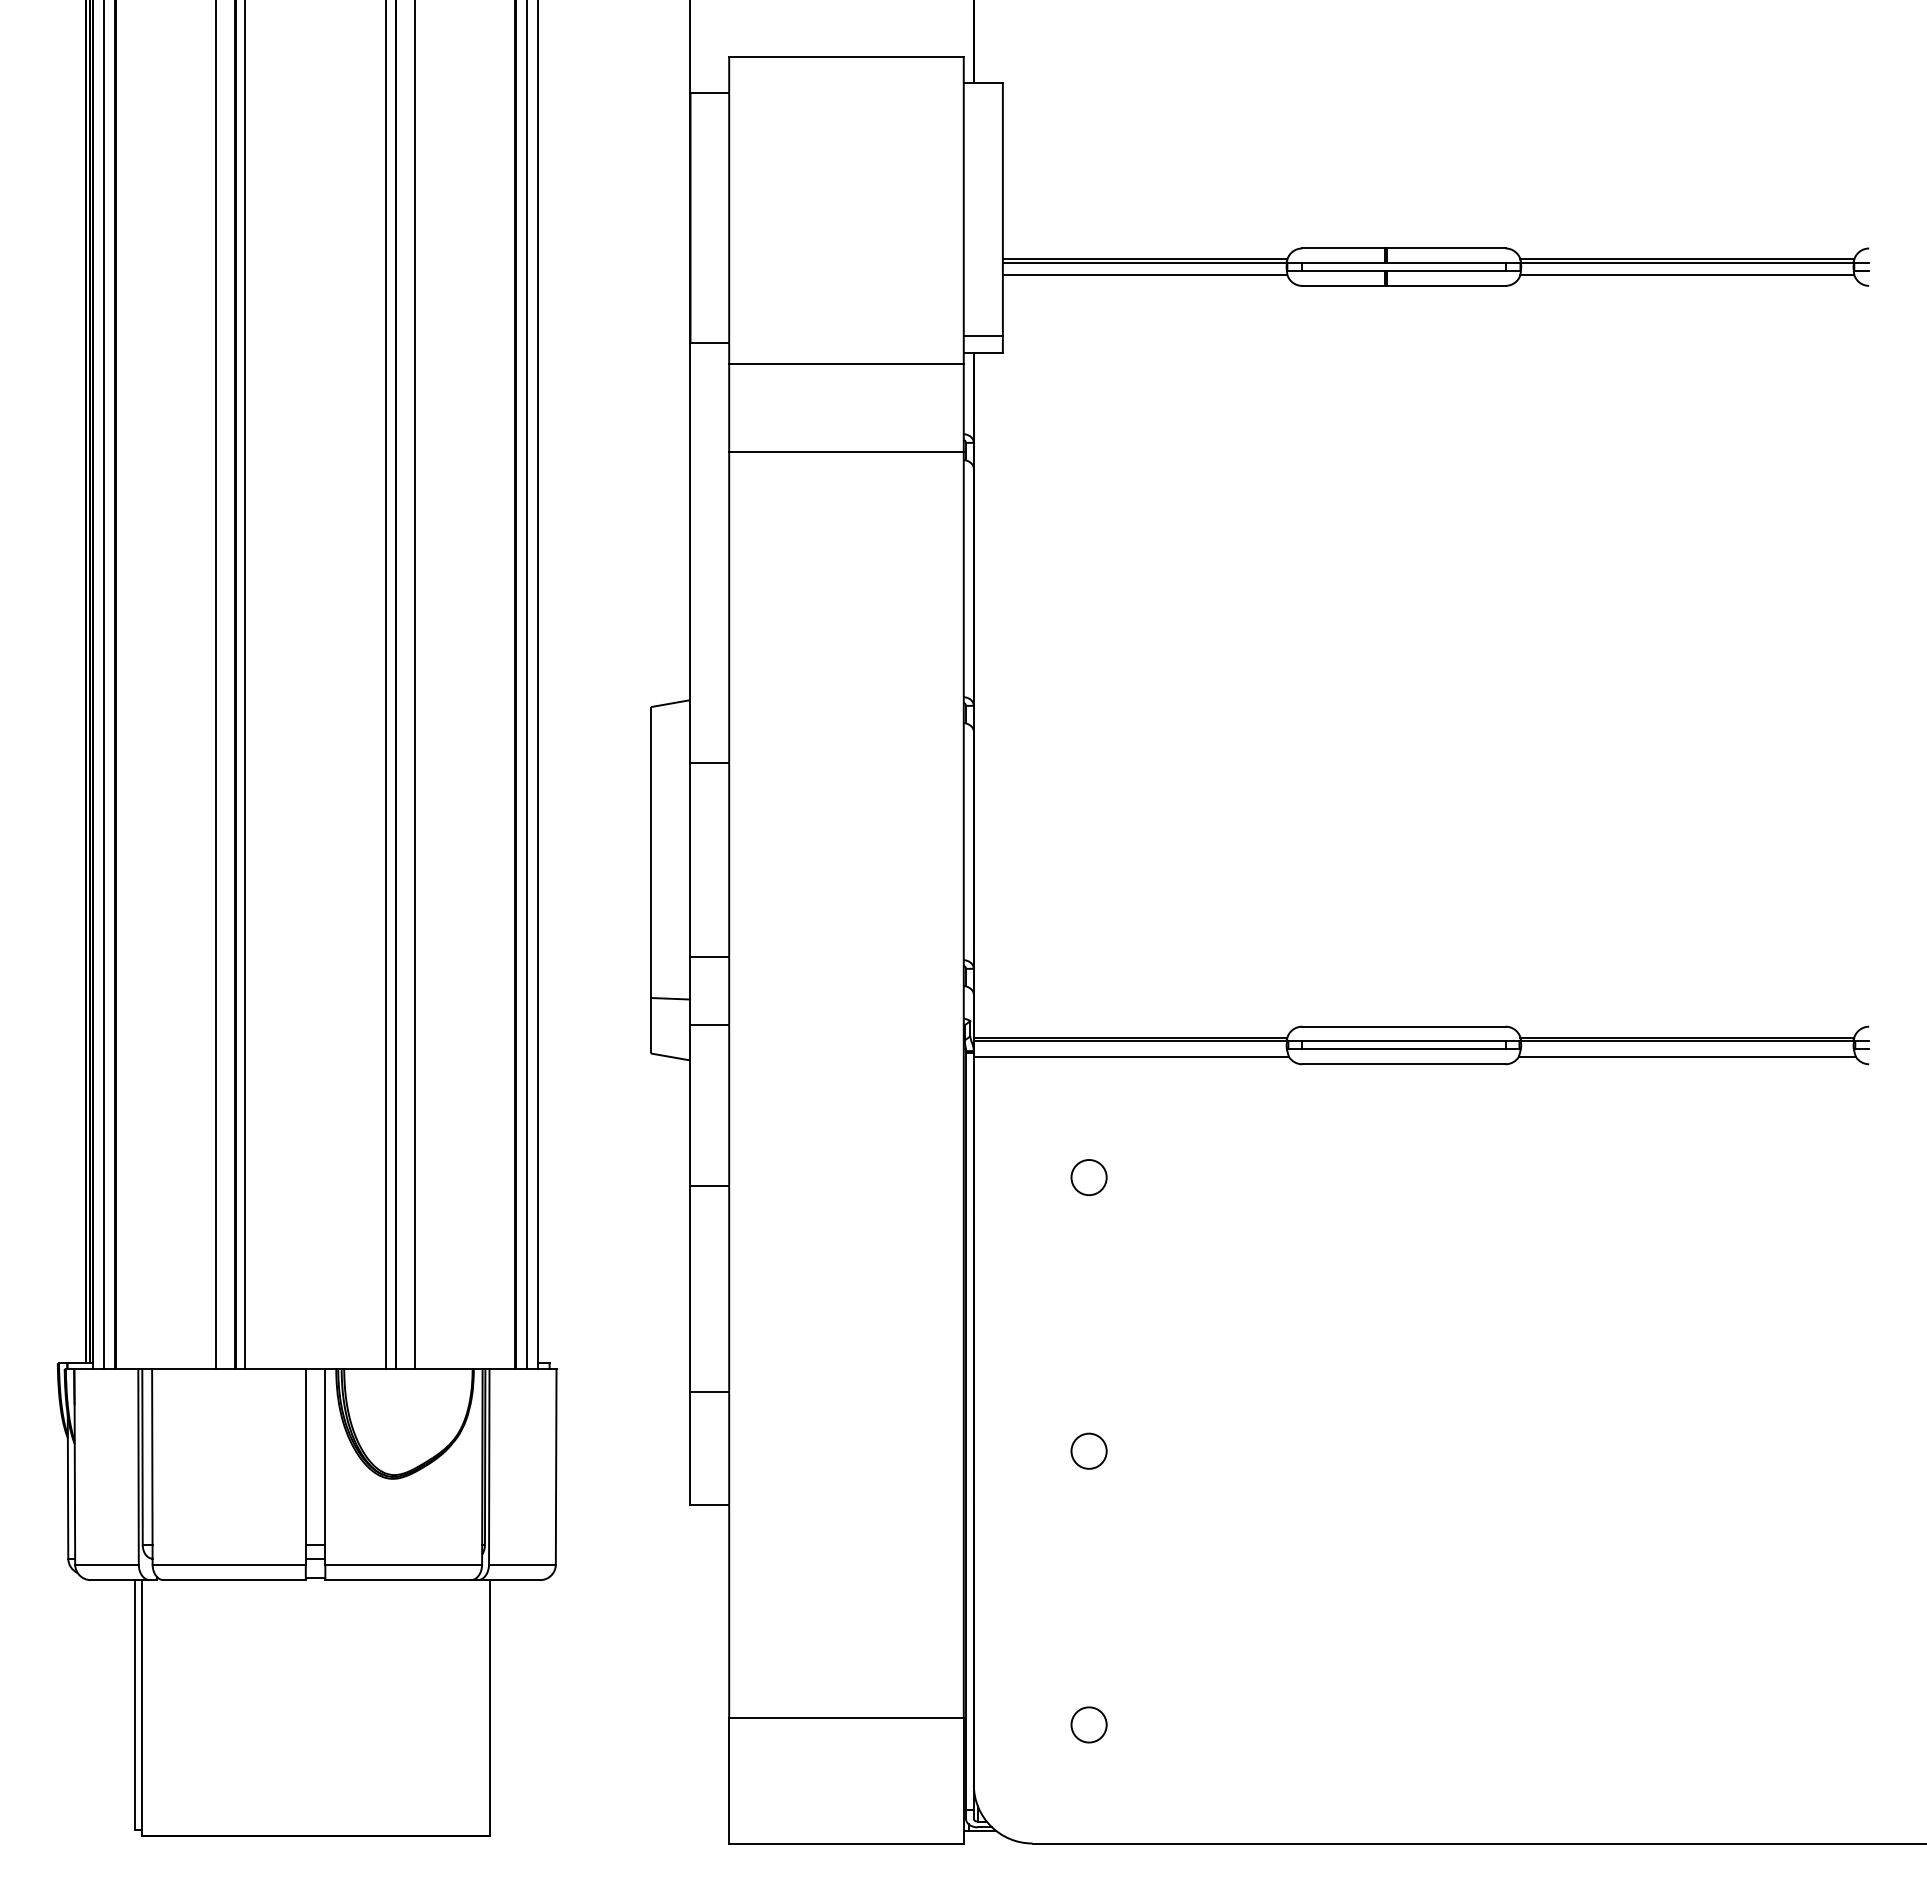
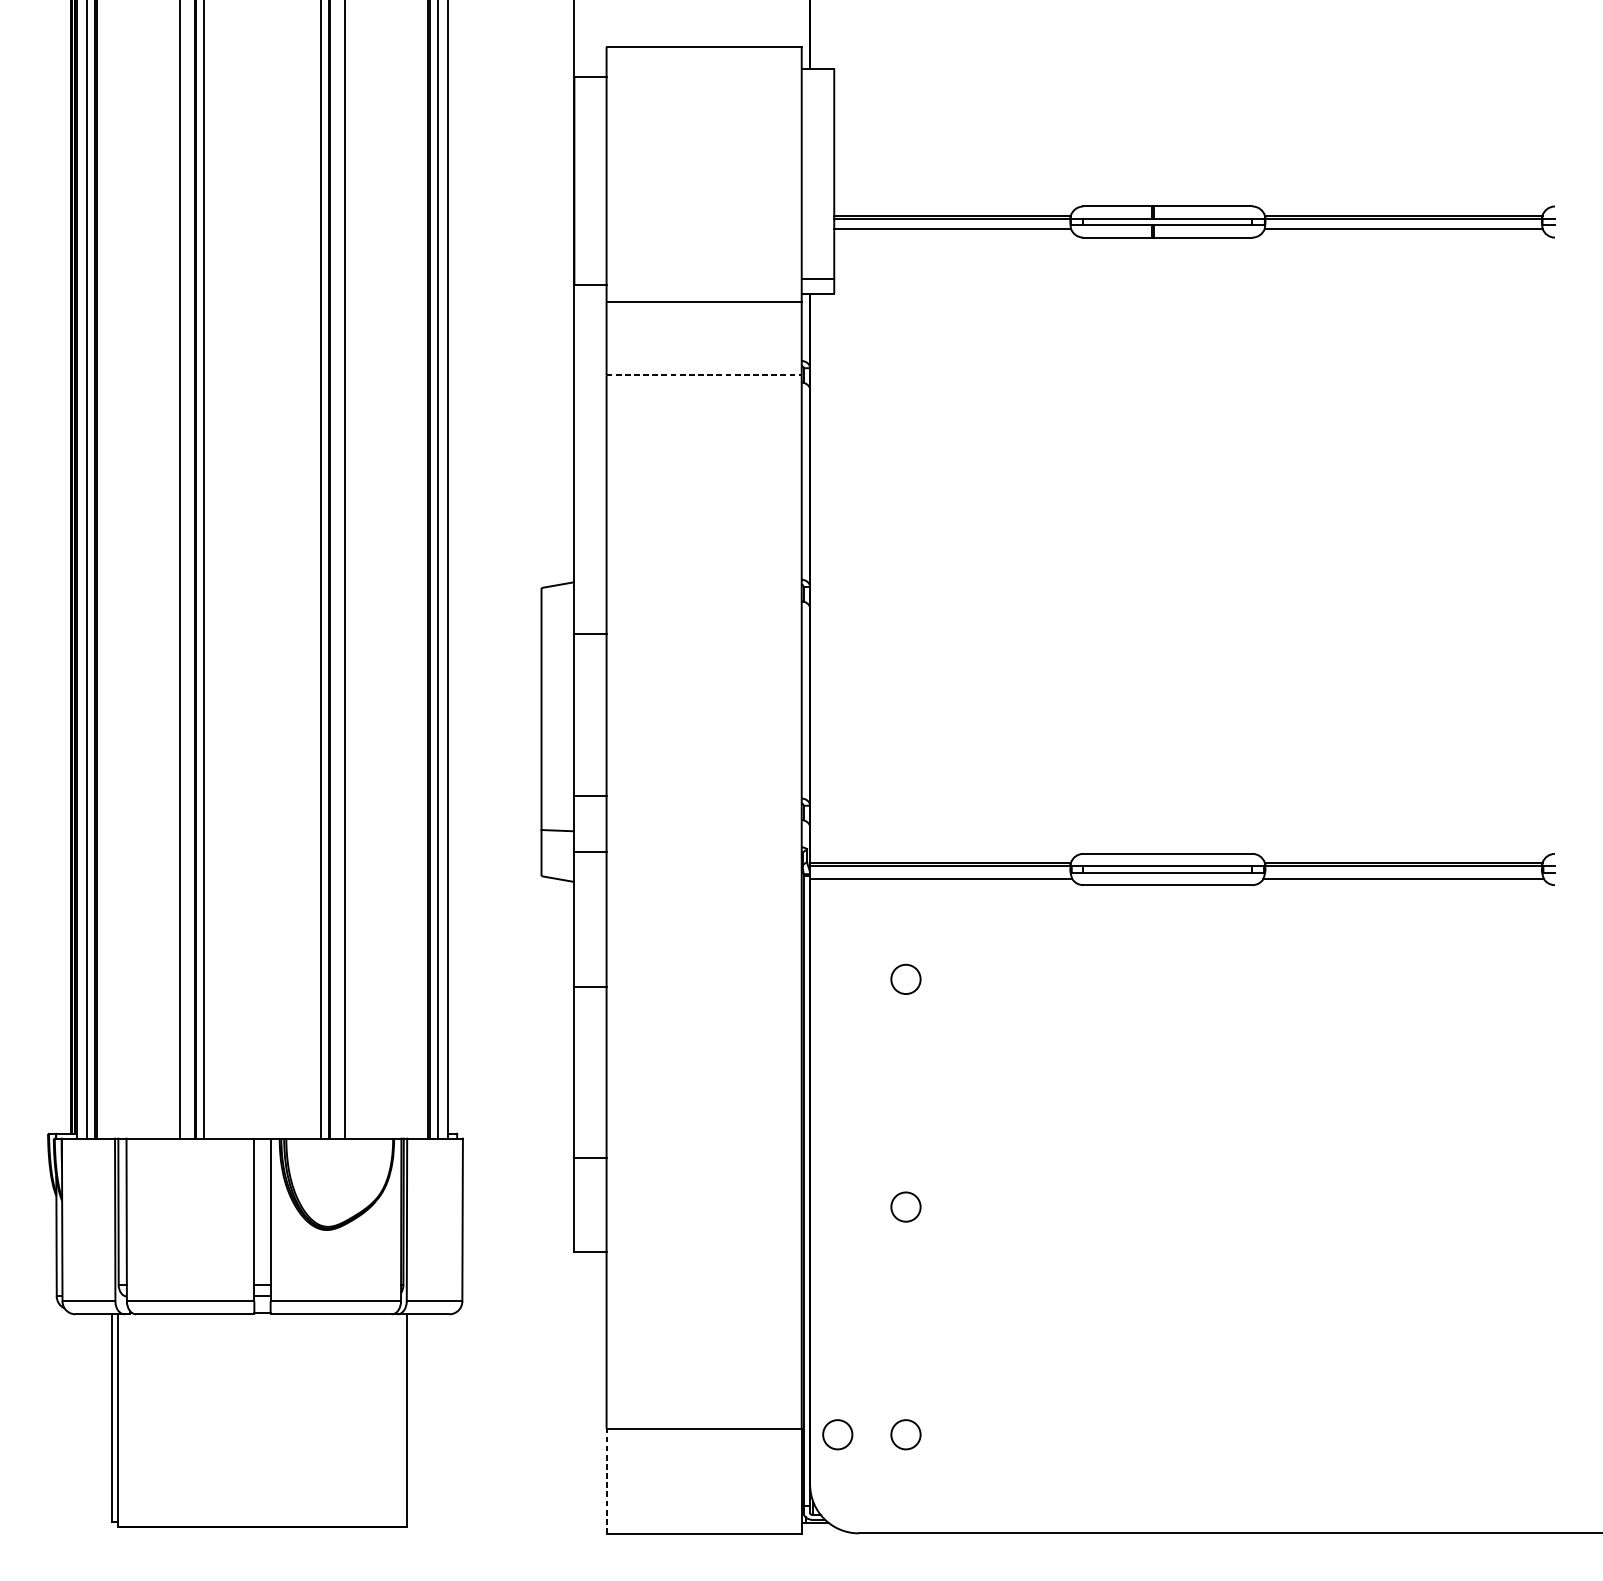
line: (846, 451) -> (704, 375), solid -> dashed
circle: (1006, 1724) -> (837, 1434), added
line: (729, 1780) -> (606, 1480), solid -> dashed

